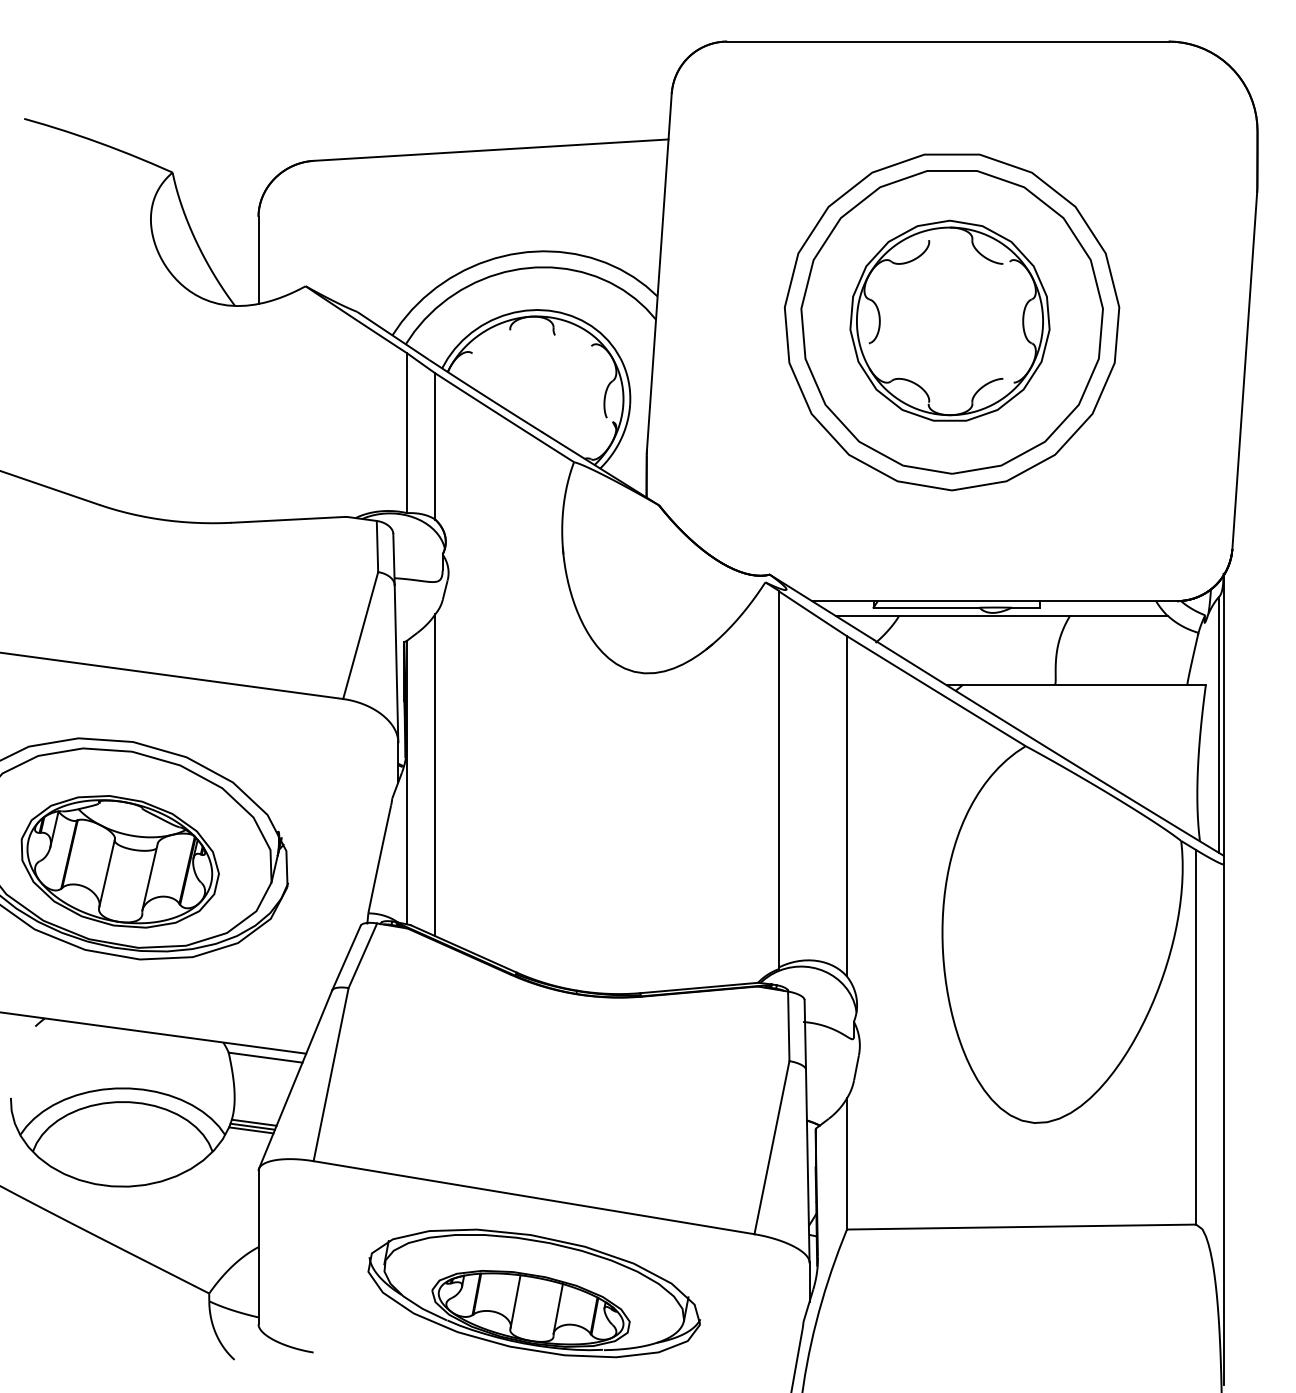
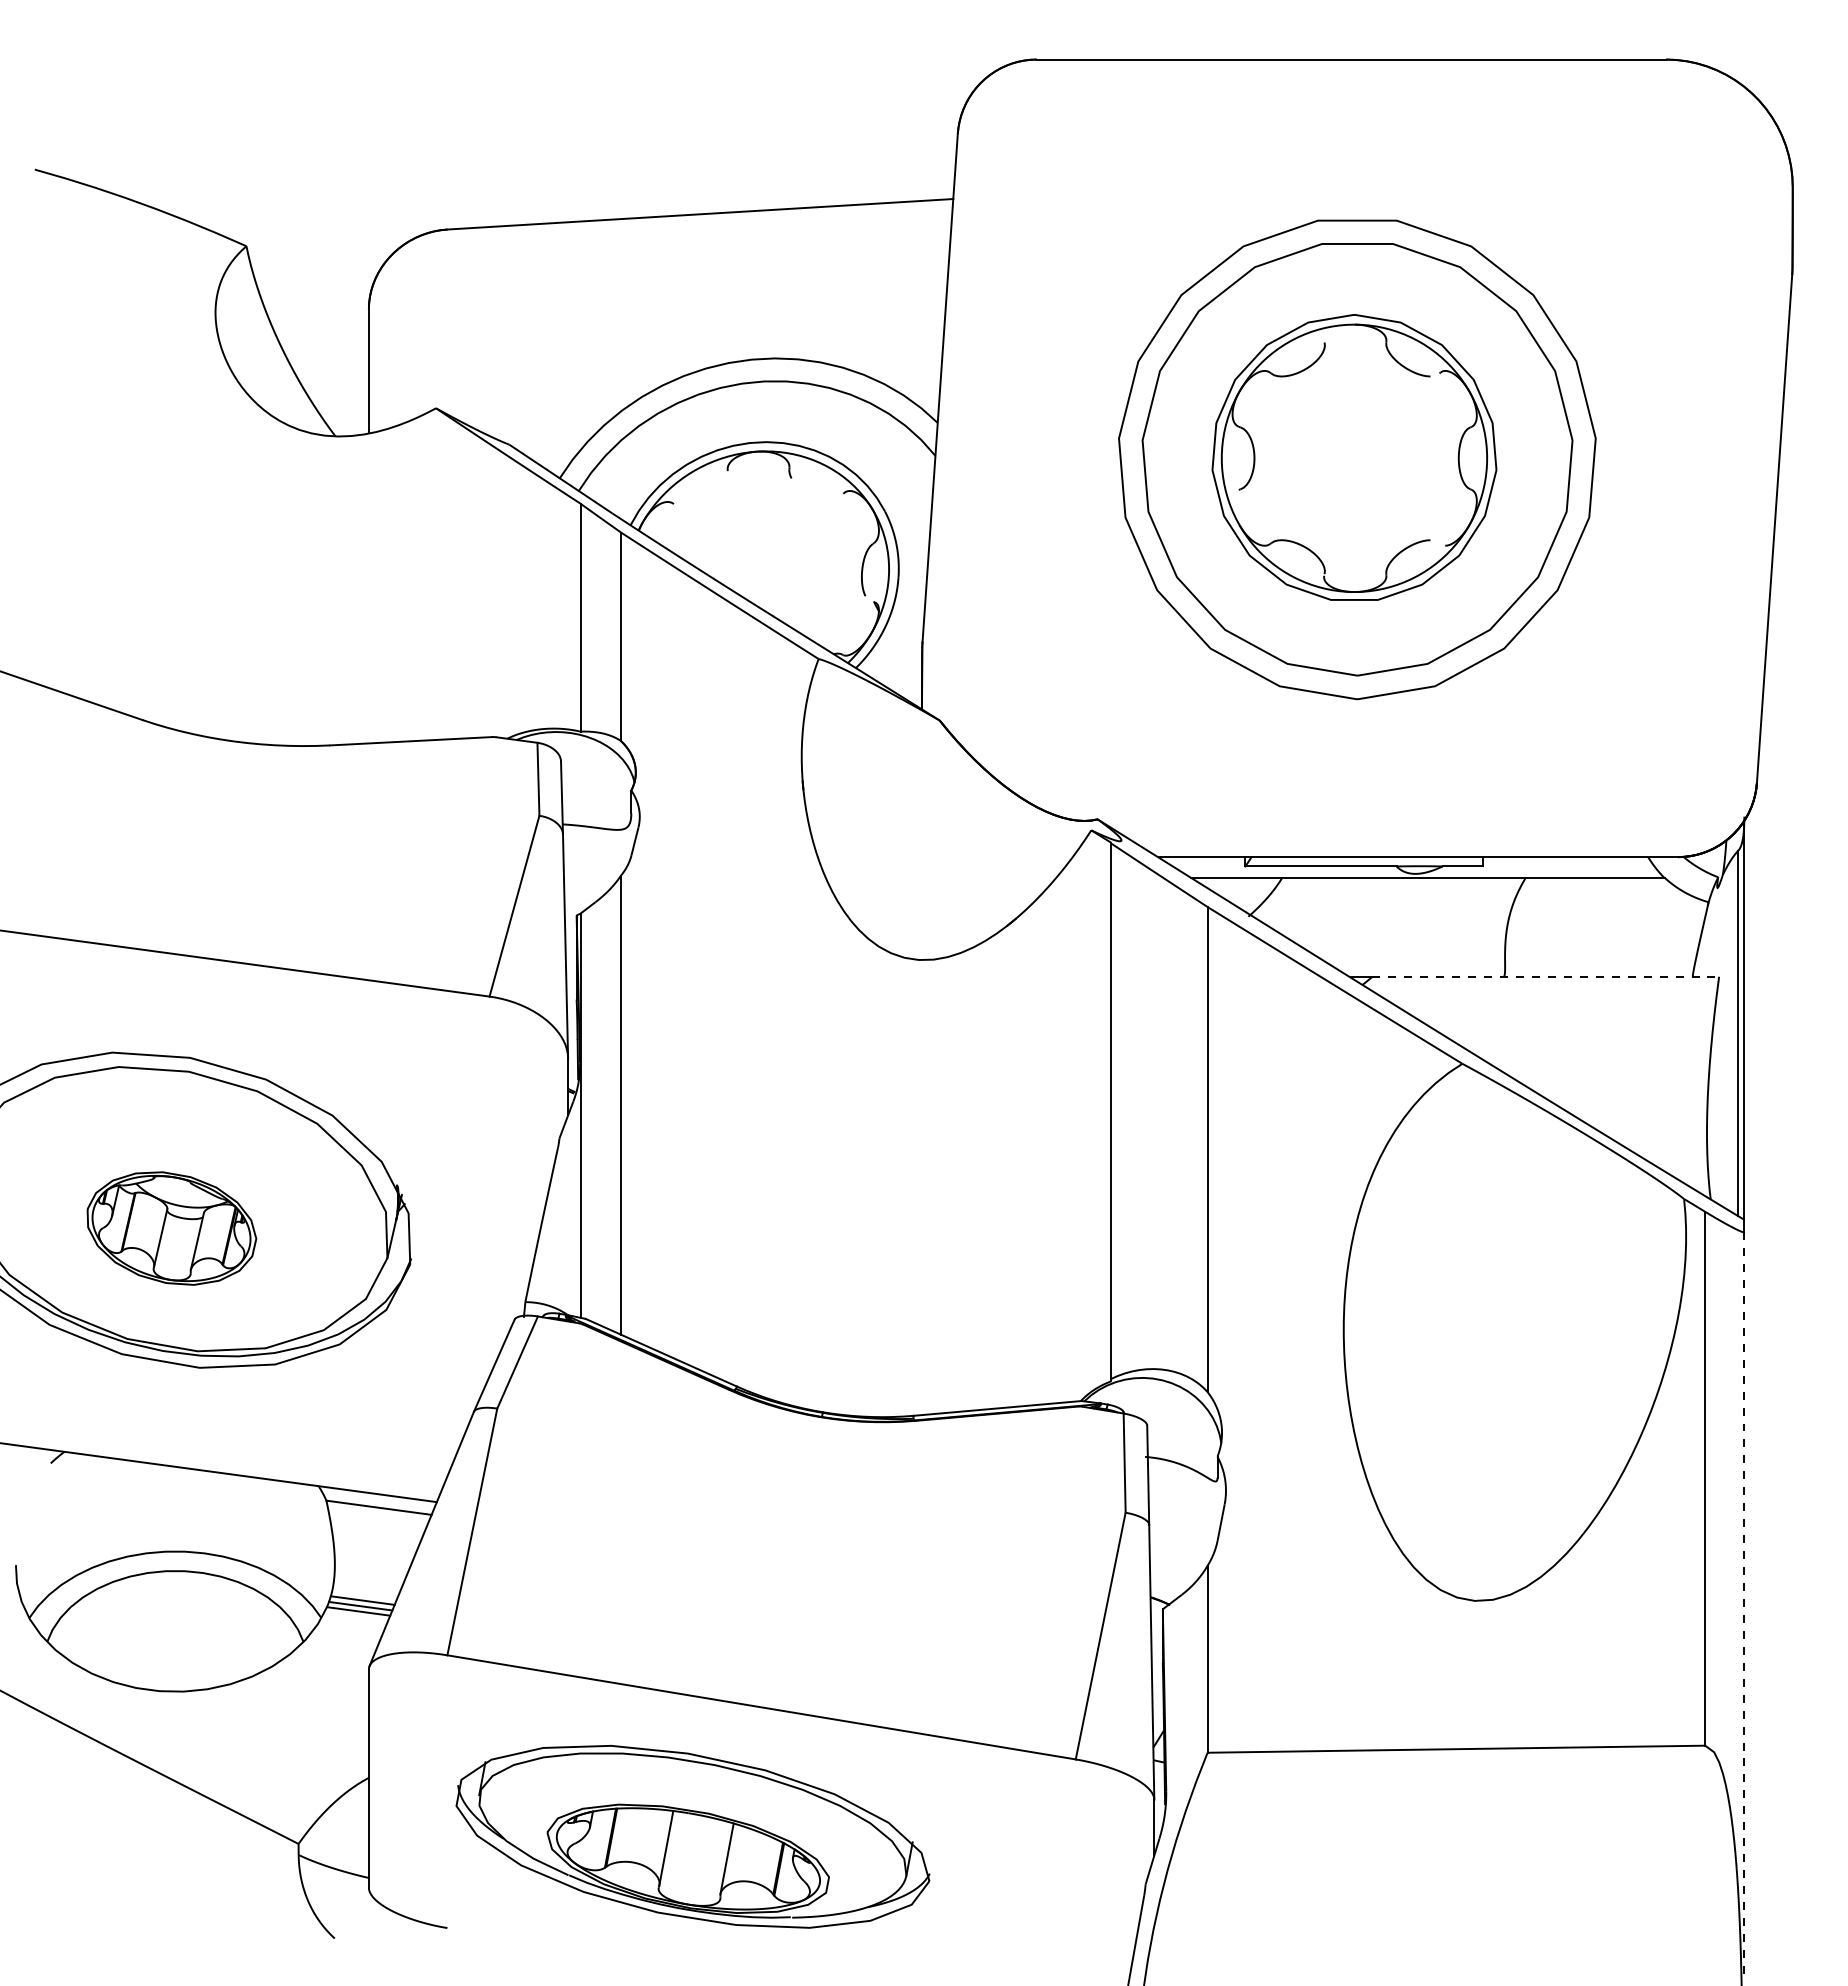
line: (1084, 684) -> (1546, 976), solid -> dashed
part: (120, 861) -> (171, 1228), size x0.6
line: (1223, 1124) -> (1744, 1603), solid -> dashed
part: (533, 1293) -> (692, 1836), moved

